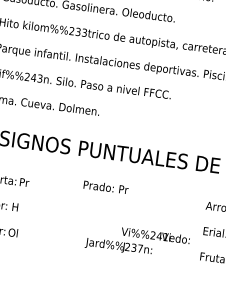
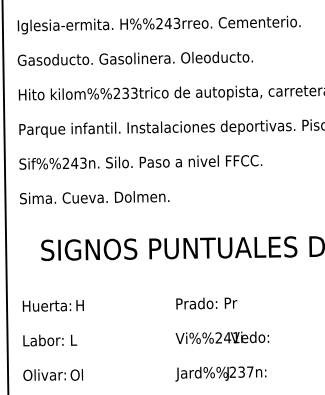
text: (24, 182) -> (82, 305), Pr -> H
text: (105, 187) -> (206, 303), moved
text: (15, 206) -> (75, 339), H -> L
text: (155, 235) -> (222, 337), moved

